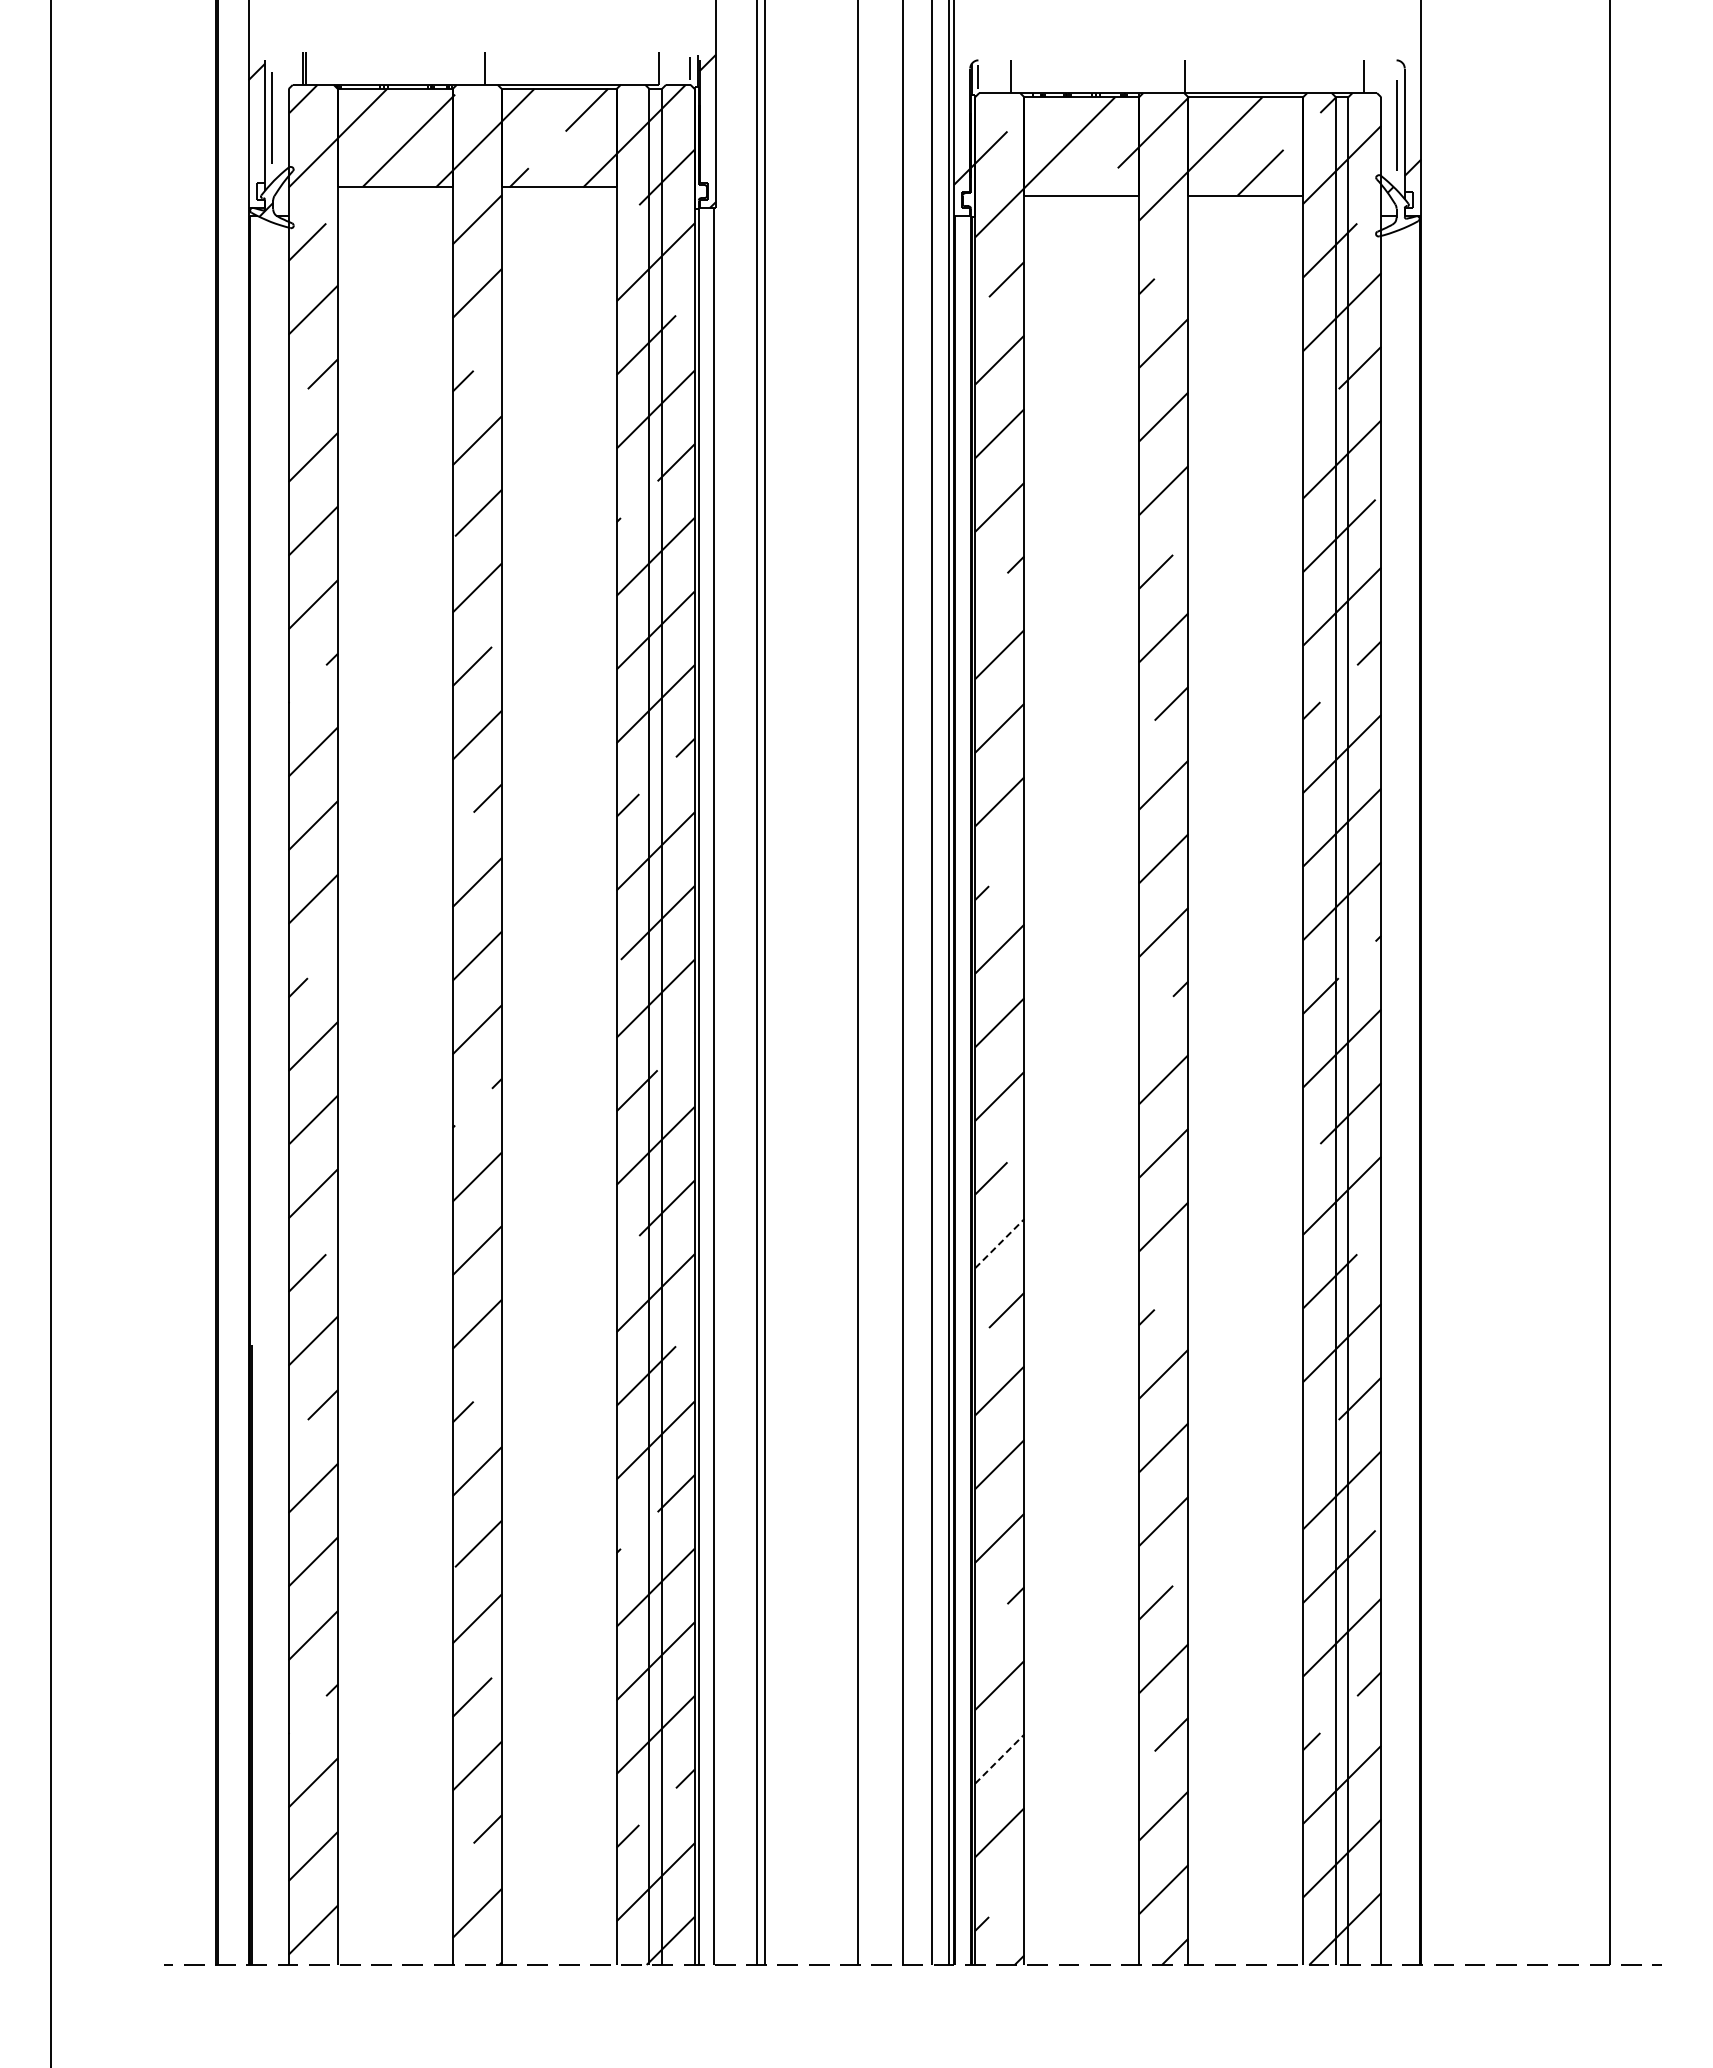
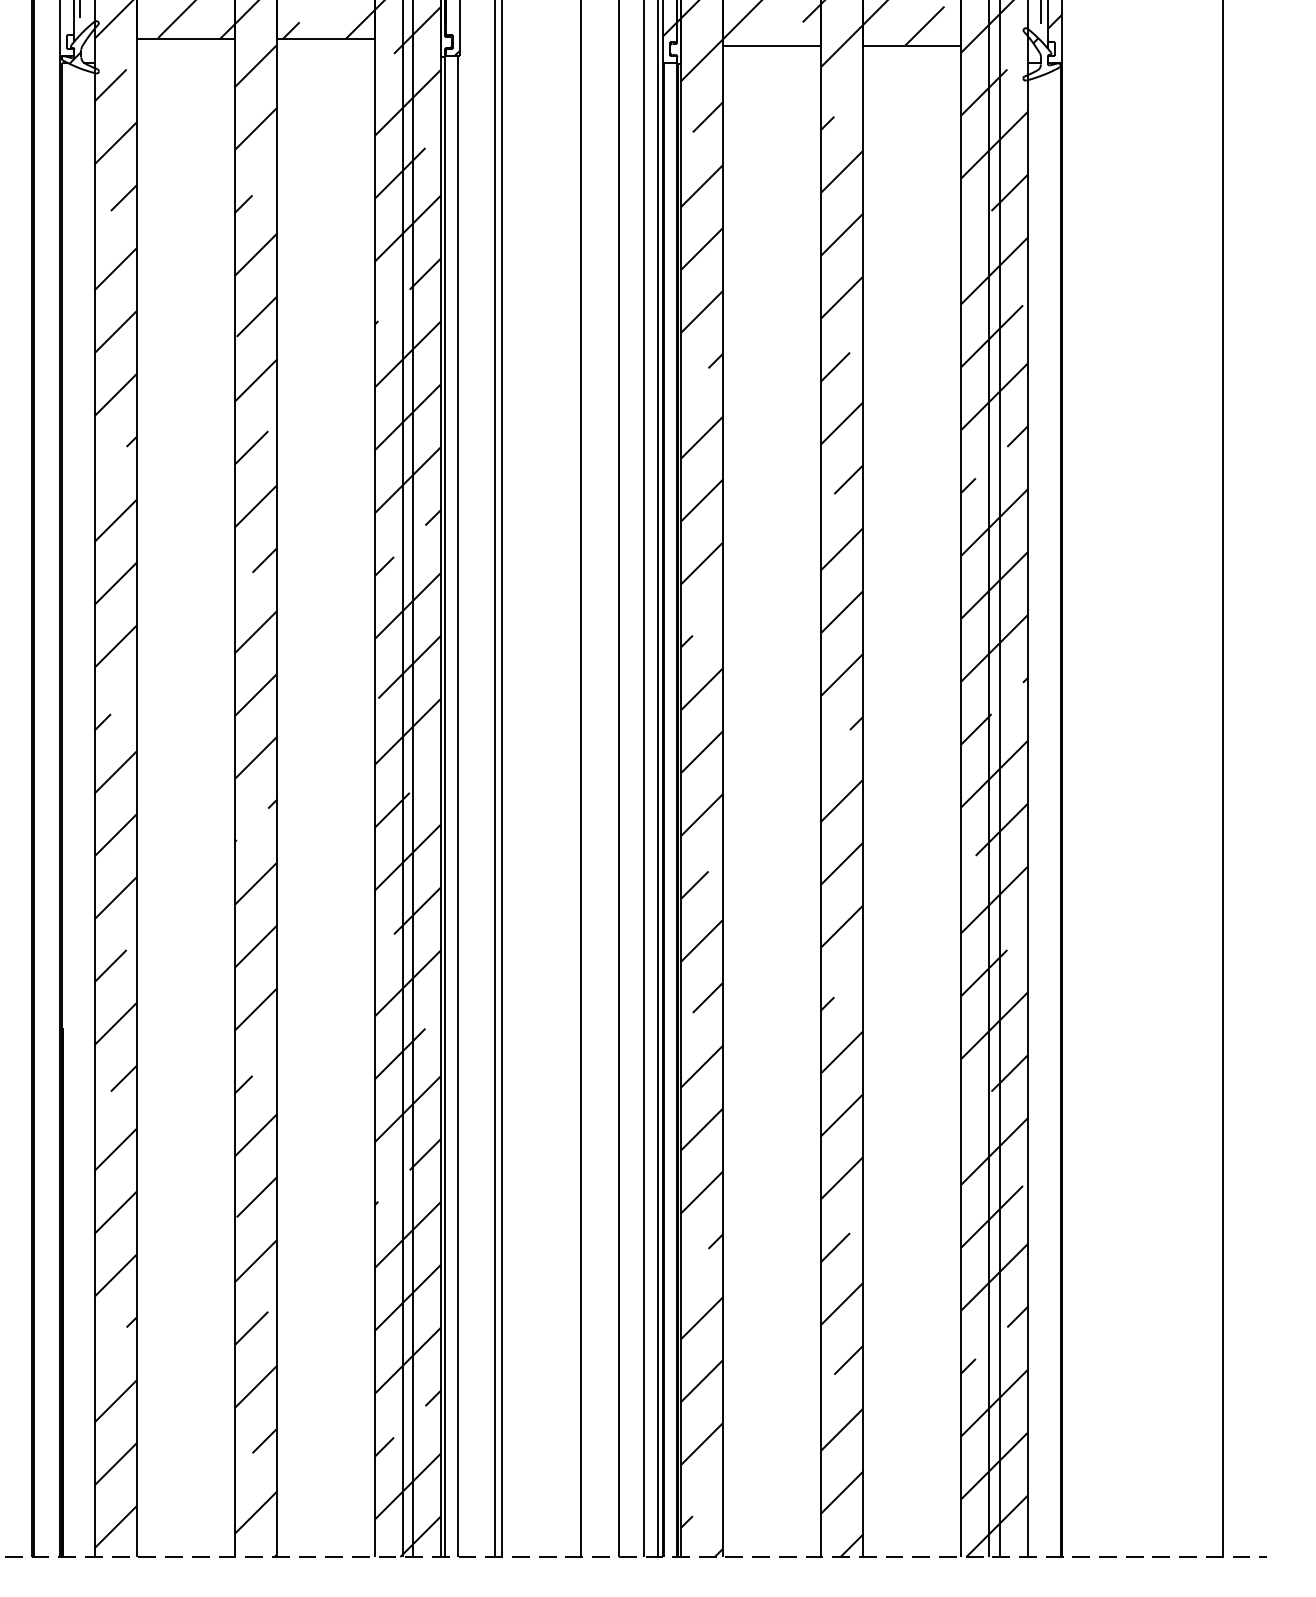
line: (999, 1243) -> (701, 940), dashed -> solid
line: (999, 1759) -> (701, 1381), dashed -> solid

